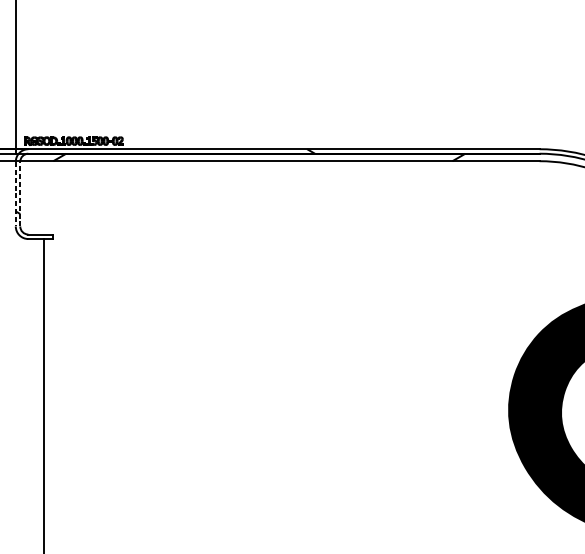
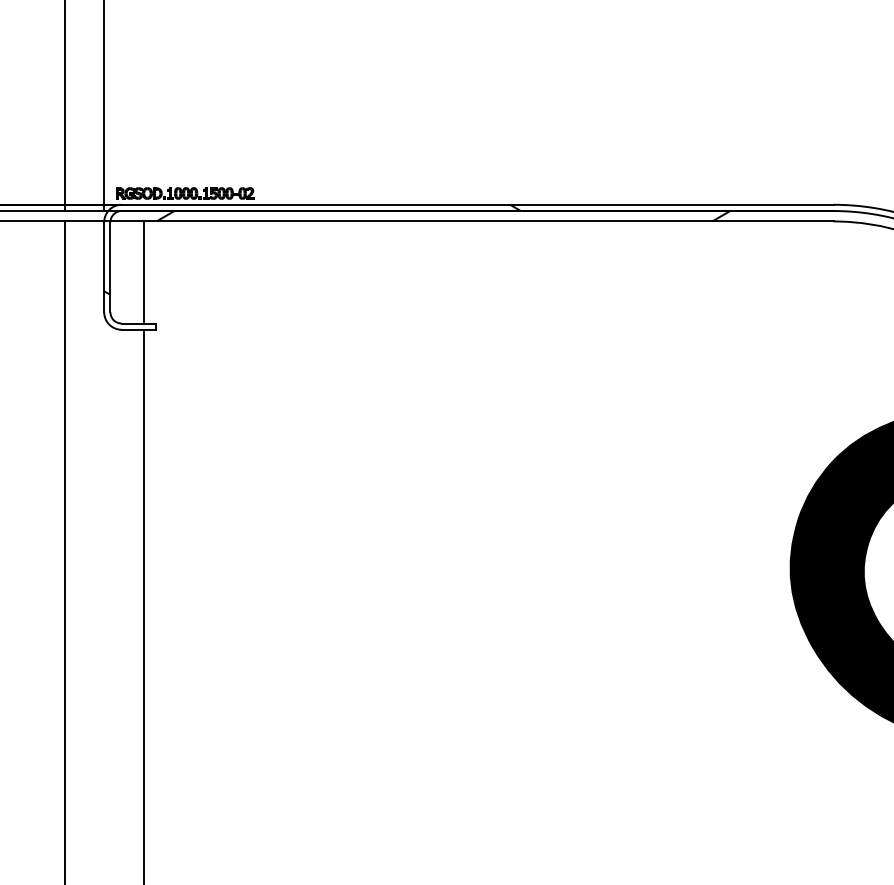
line: (20, 193) -> (110, 266), dashed -> solid
line: (16, 194) -> (104, 267), dashed -> solid
line: (44, 197) -> (143, 272), added

